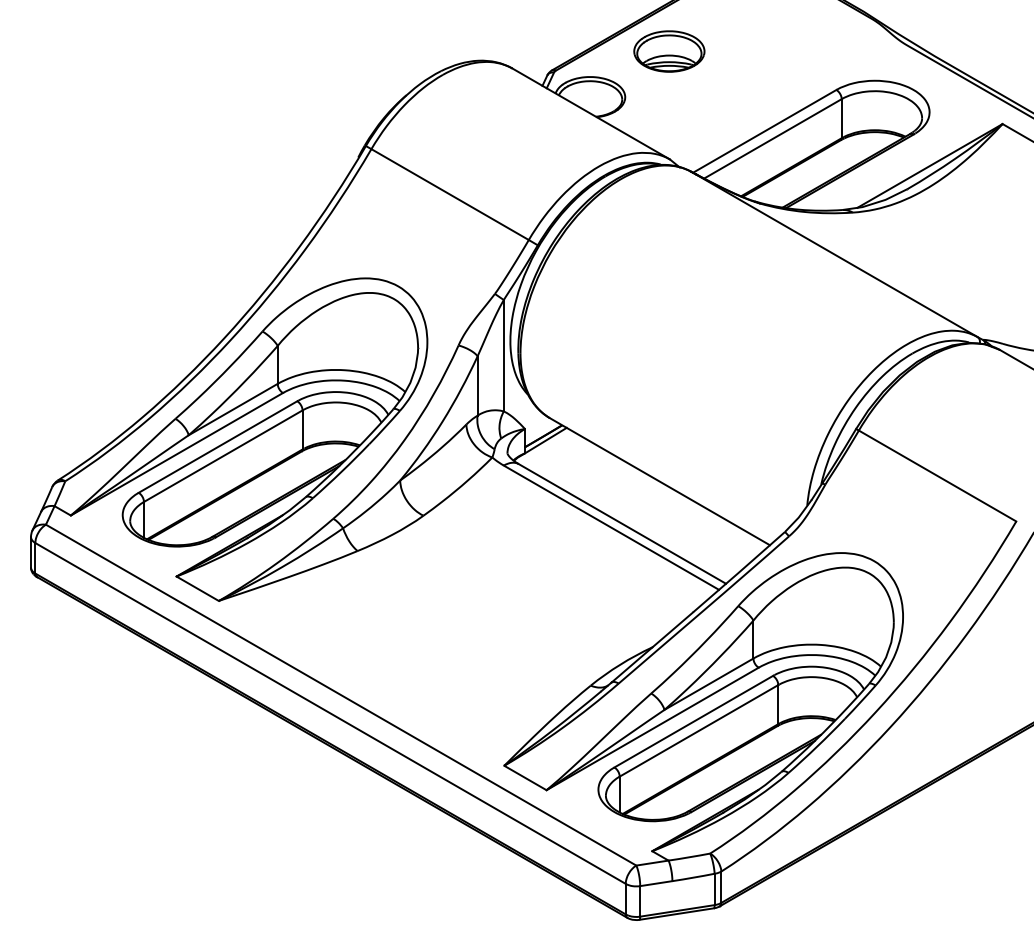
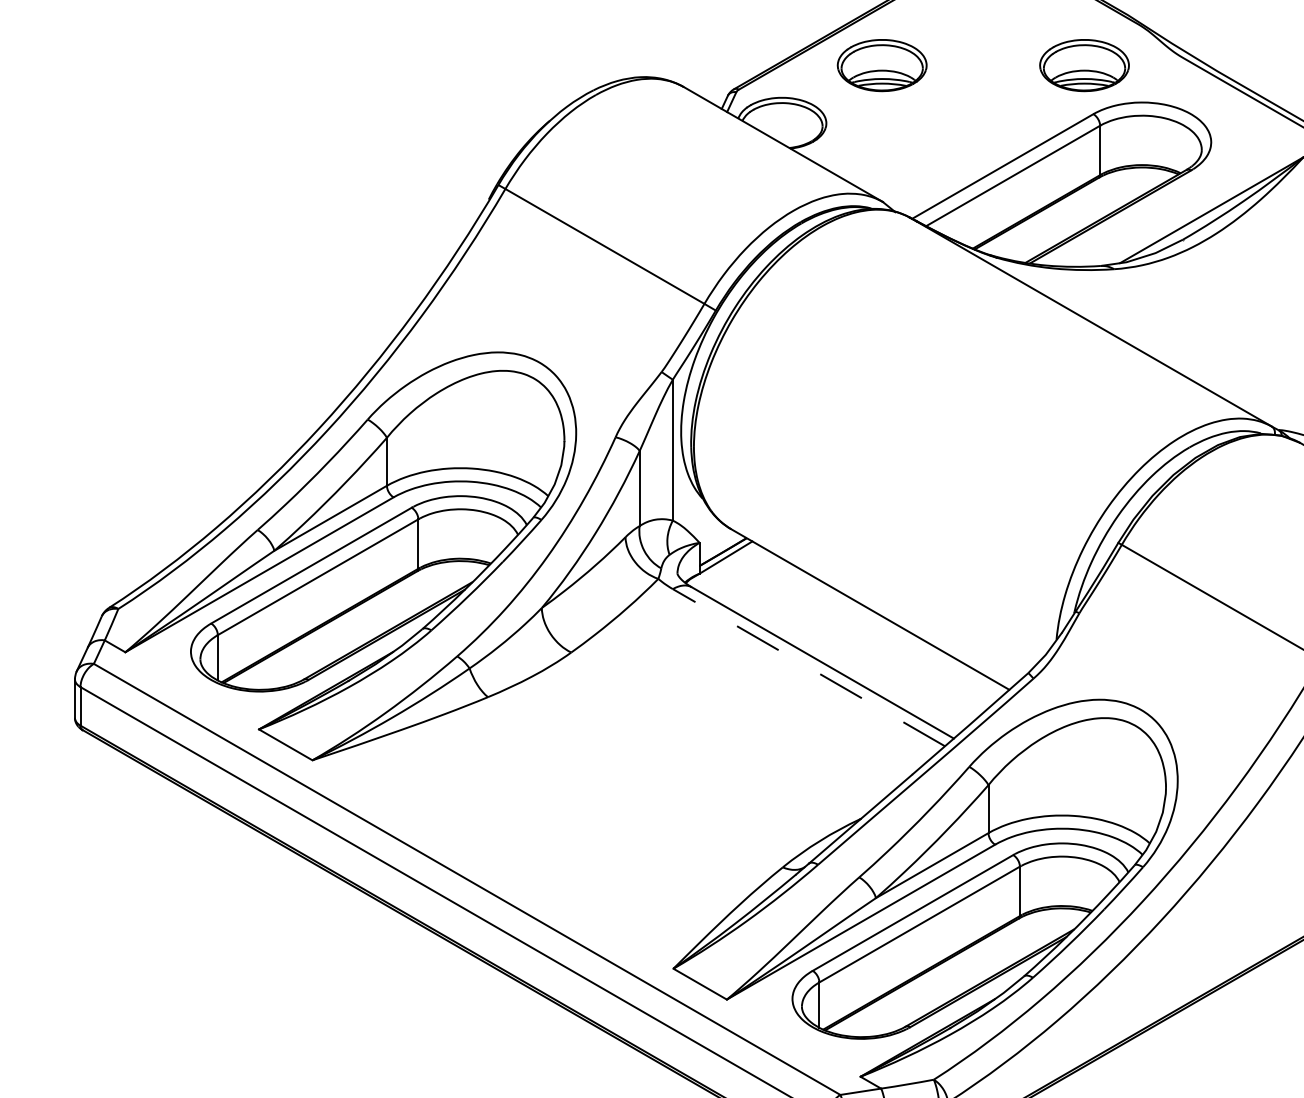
part: (829, 51) -> (1084, 65), added
line: (611, 527) -> (809, 667), solid -> dashed

